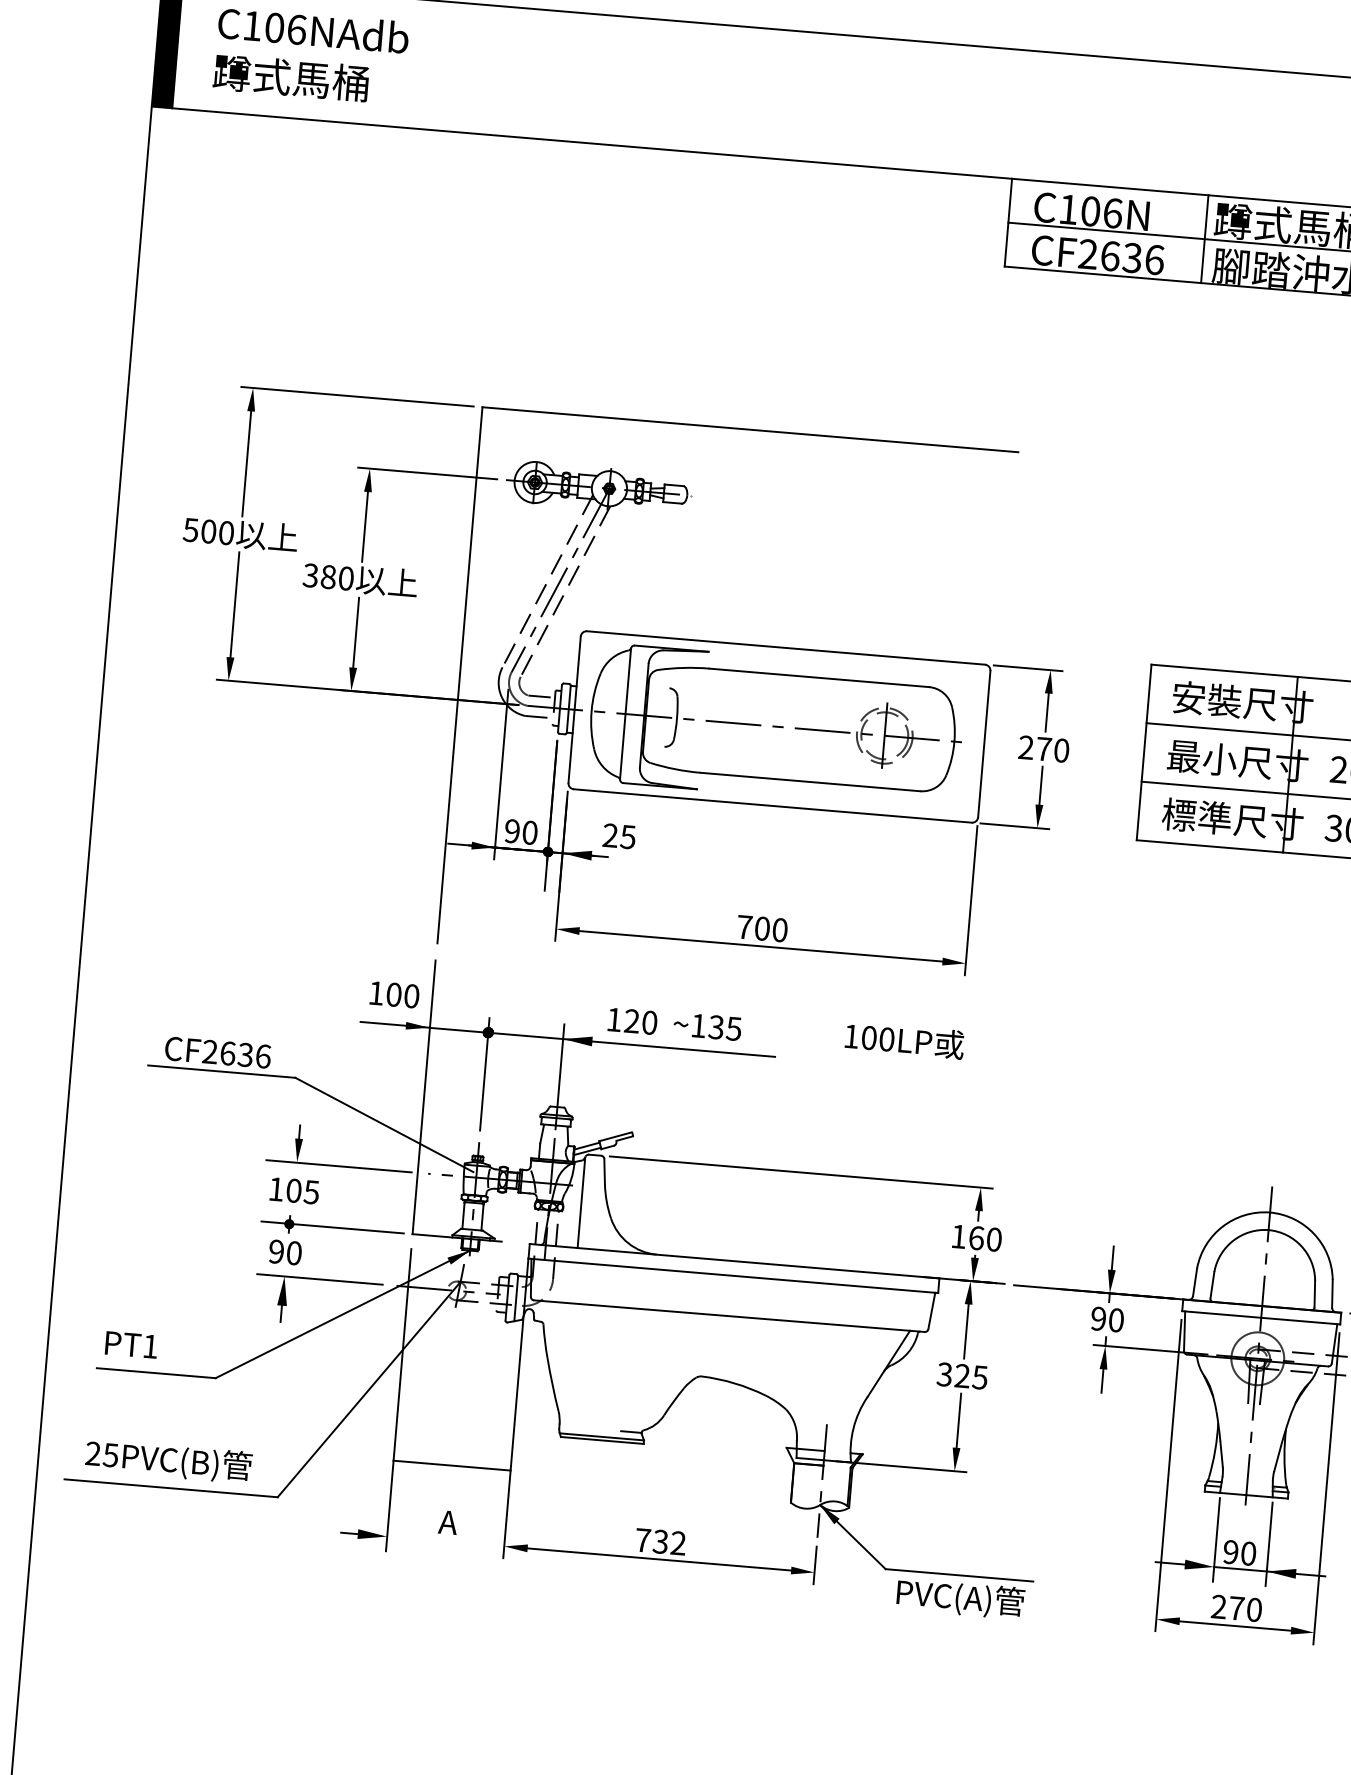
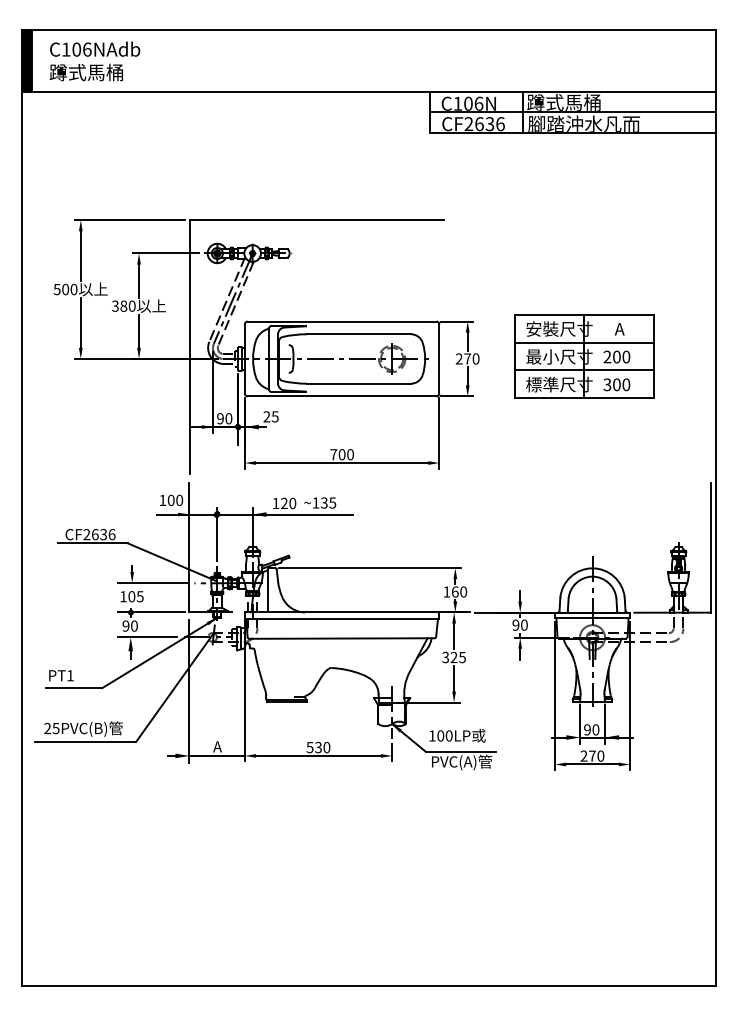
text: (904, 1039) -> (457, 735), moved
line: (450, 1464) -> (216, 755), moved
text: (660, 1541) -> (318, 747), 732 -> 530

